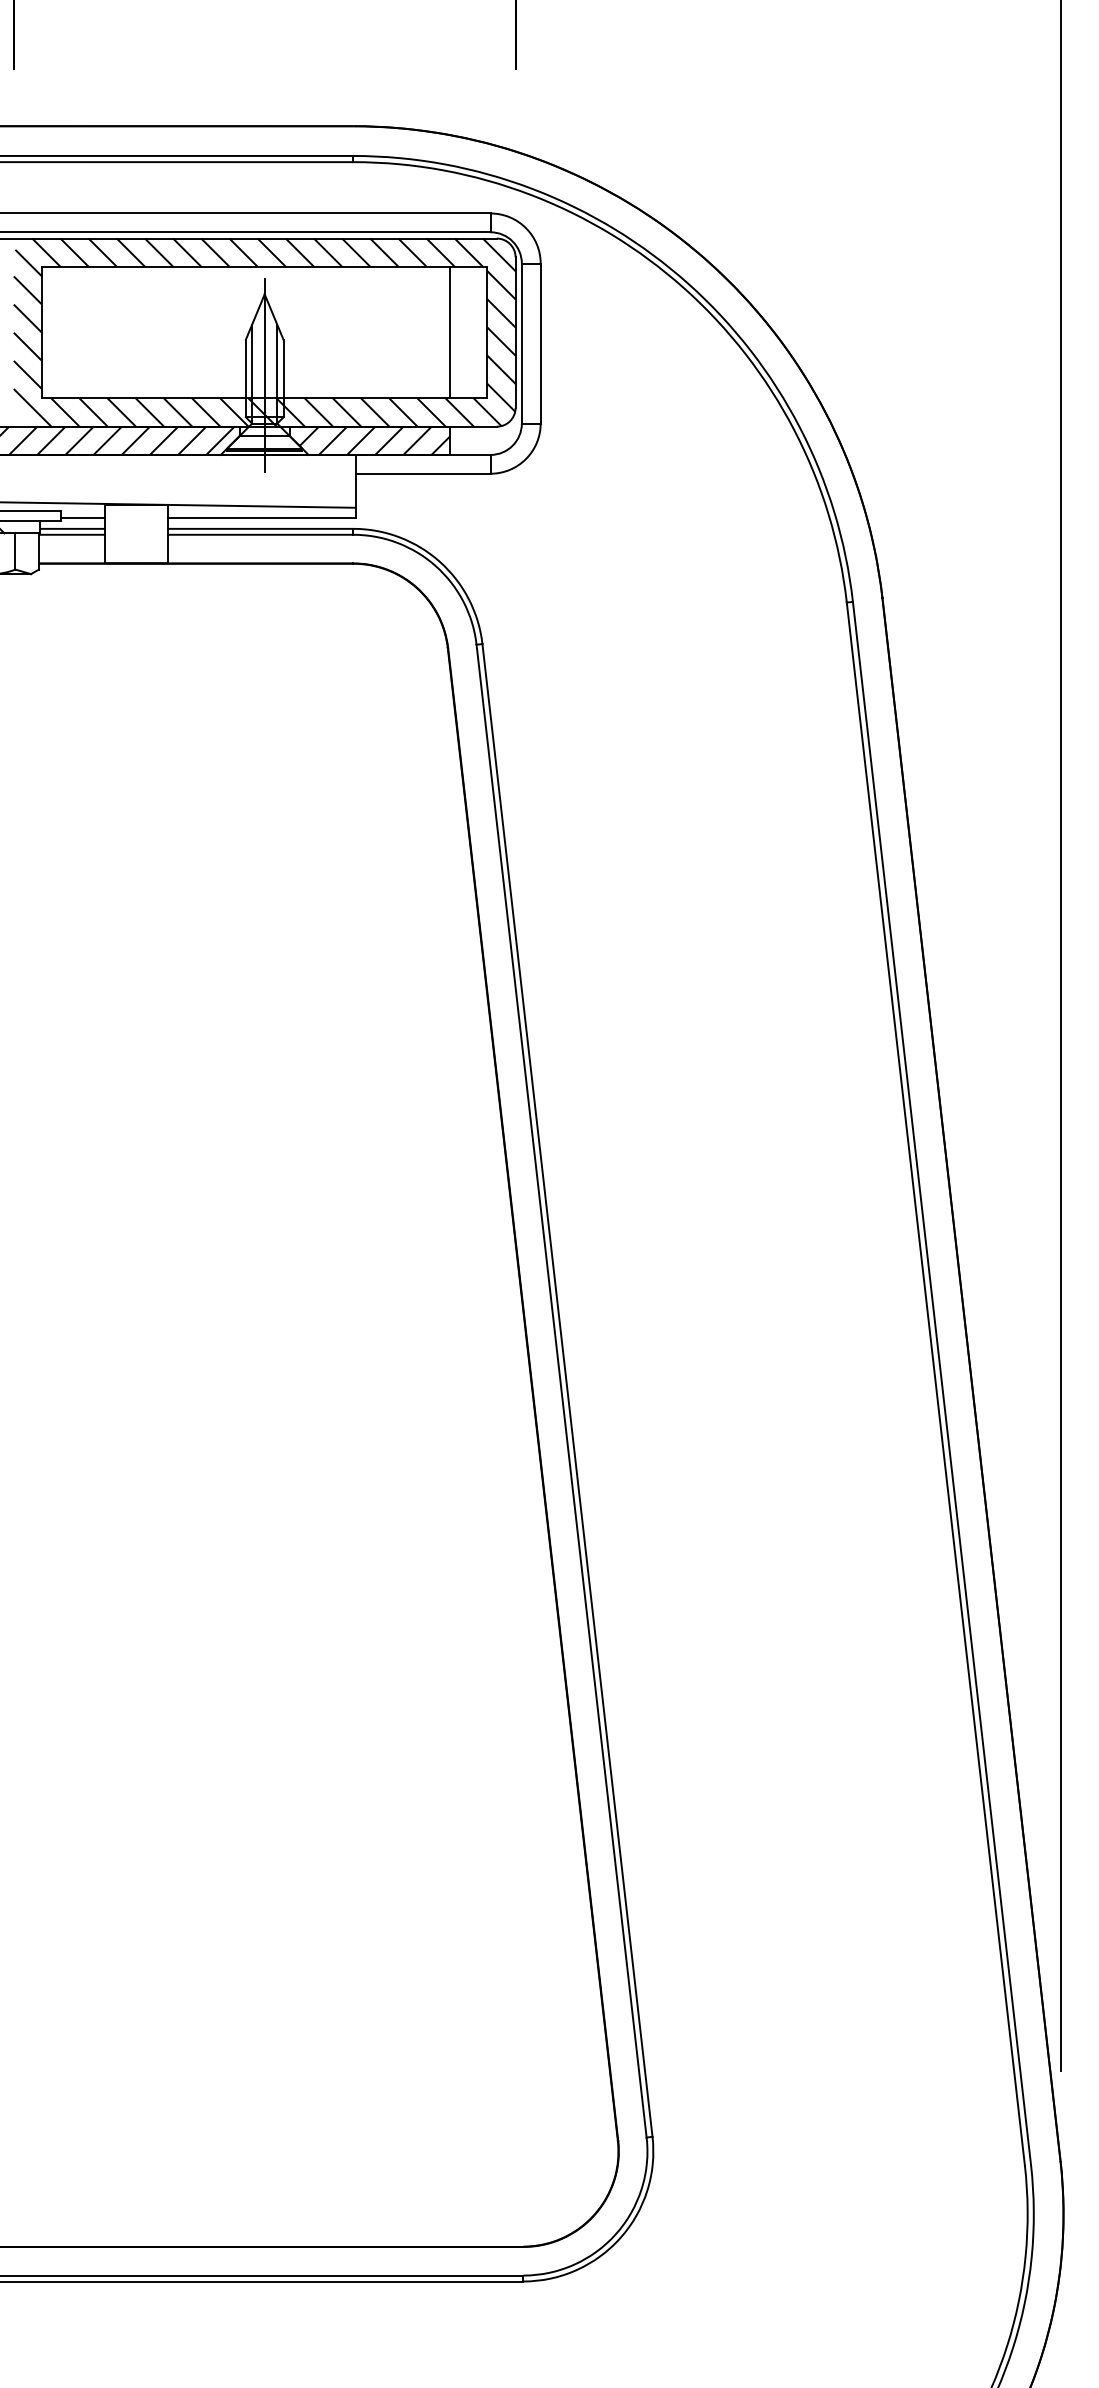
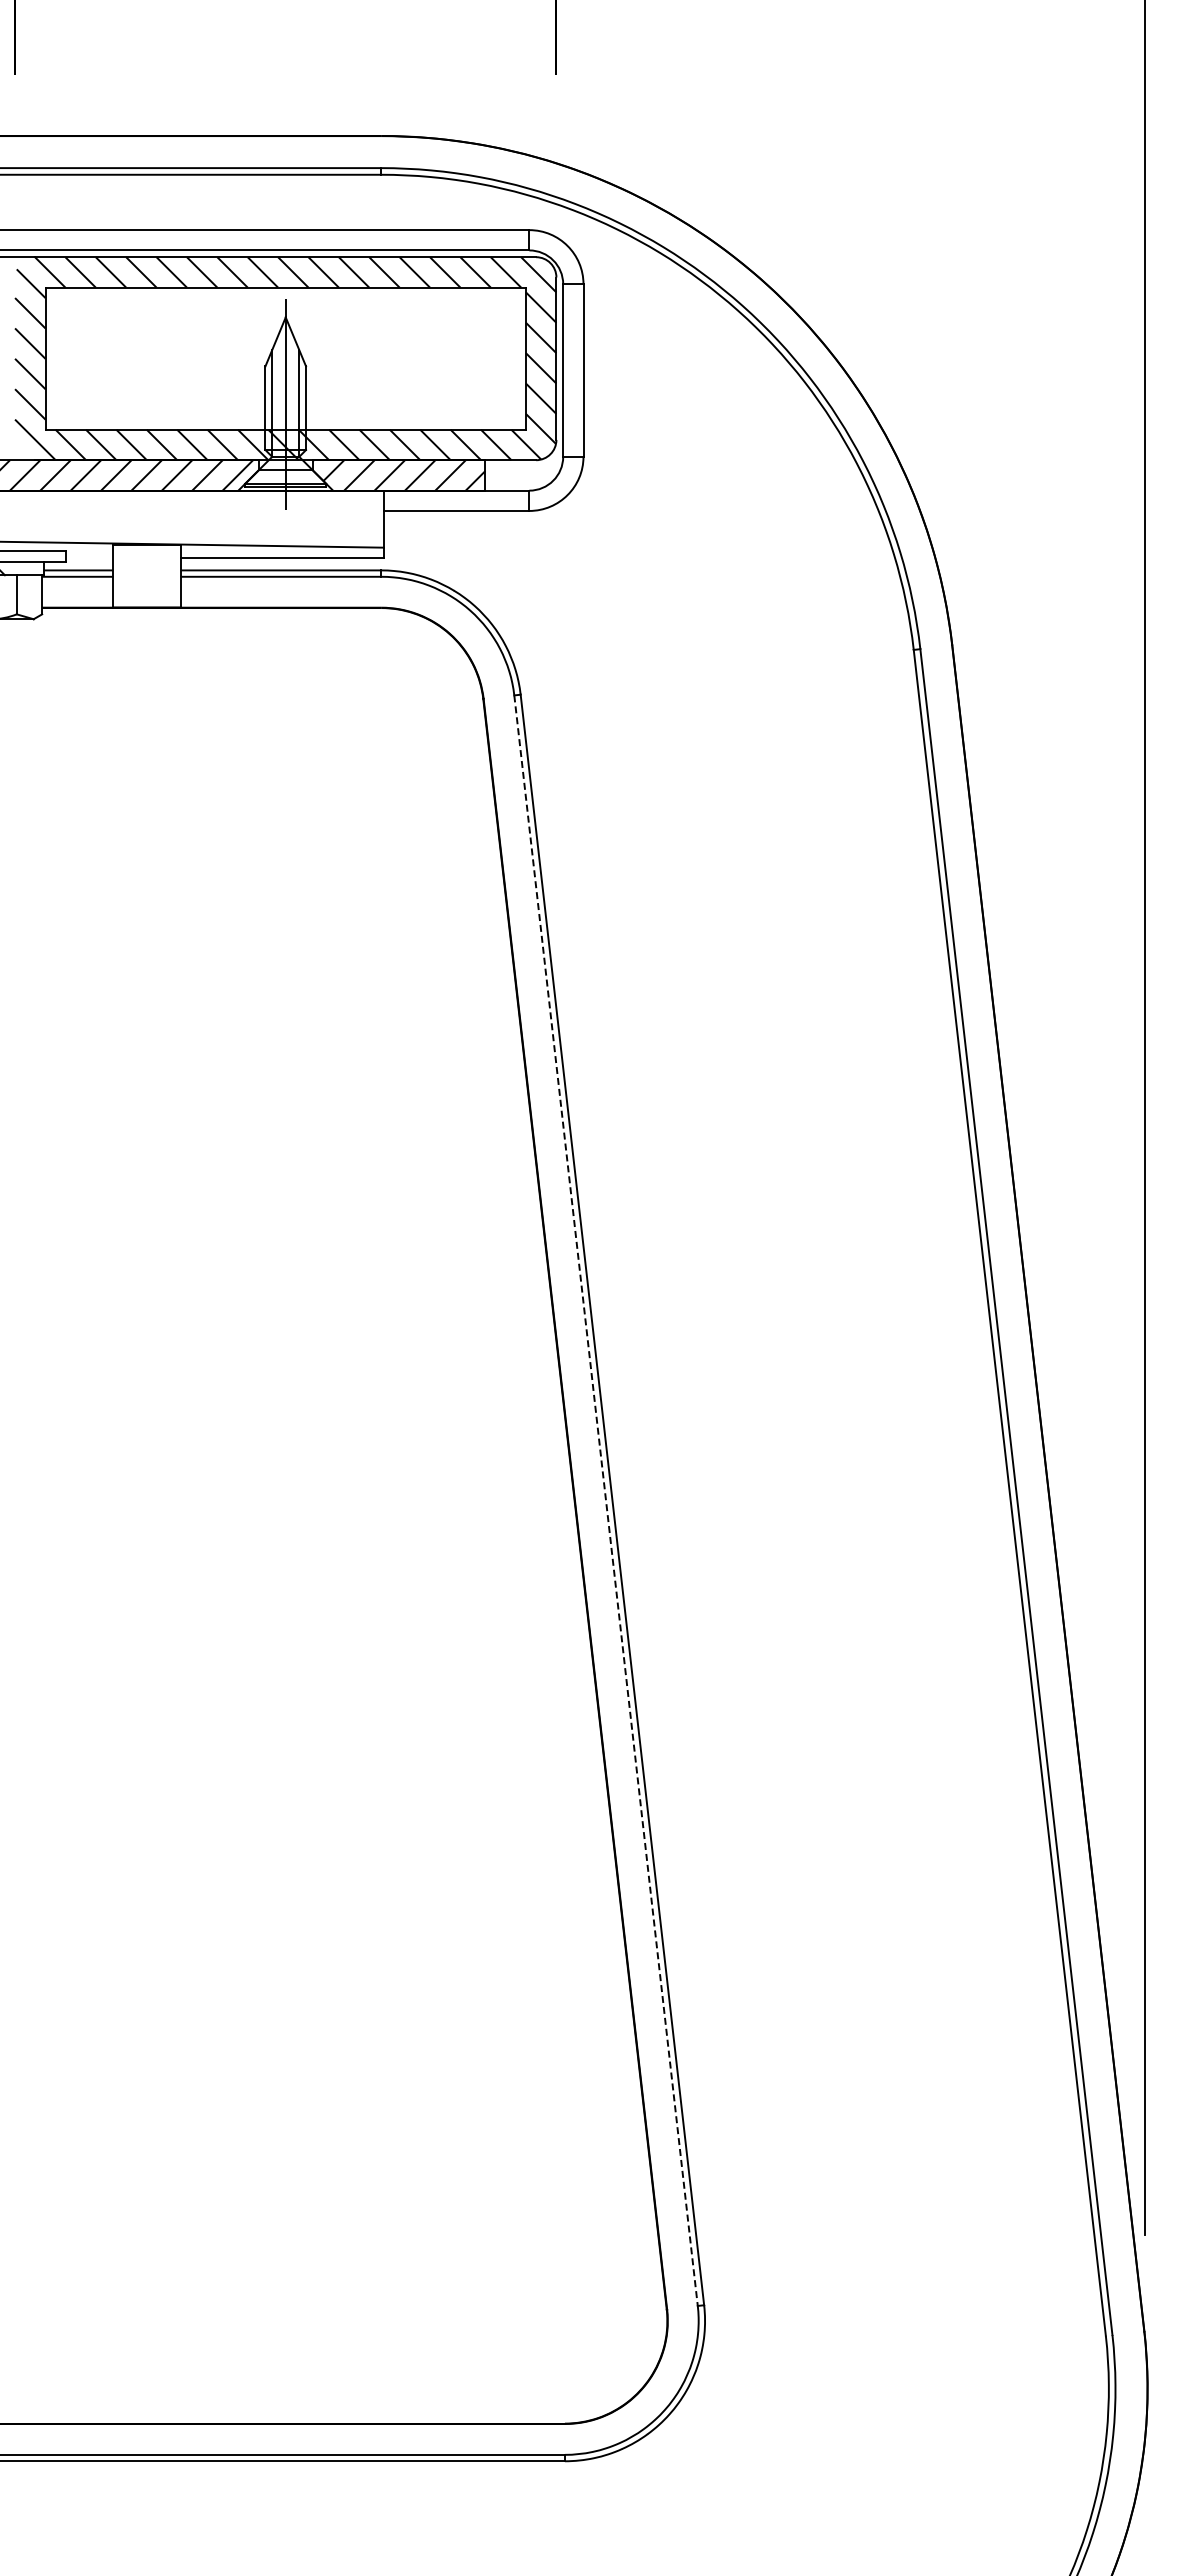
line: (449, 332) -> (485, 358), removed
line: (82, 517) -> (89, 558), removed
line: (562, 1391) -> (606, 1501), solid -> dashed

